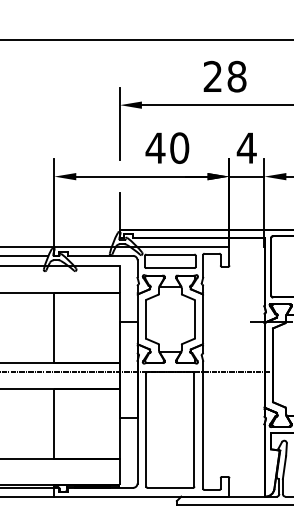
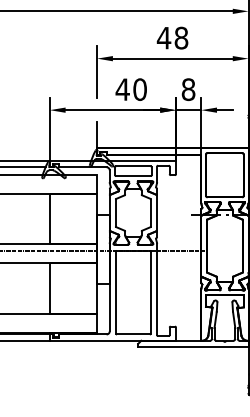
text: (212, 75) -> (163, 37), 28 -> 48
text: (246, 147) -> (188, 89), 4 -> 8

